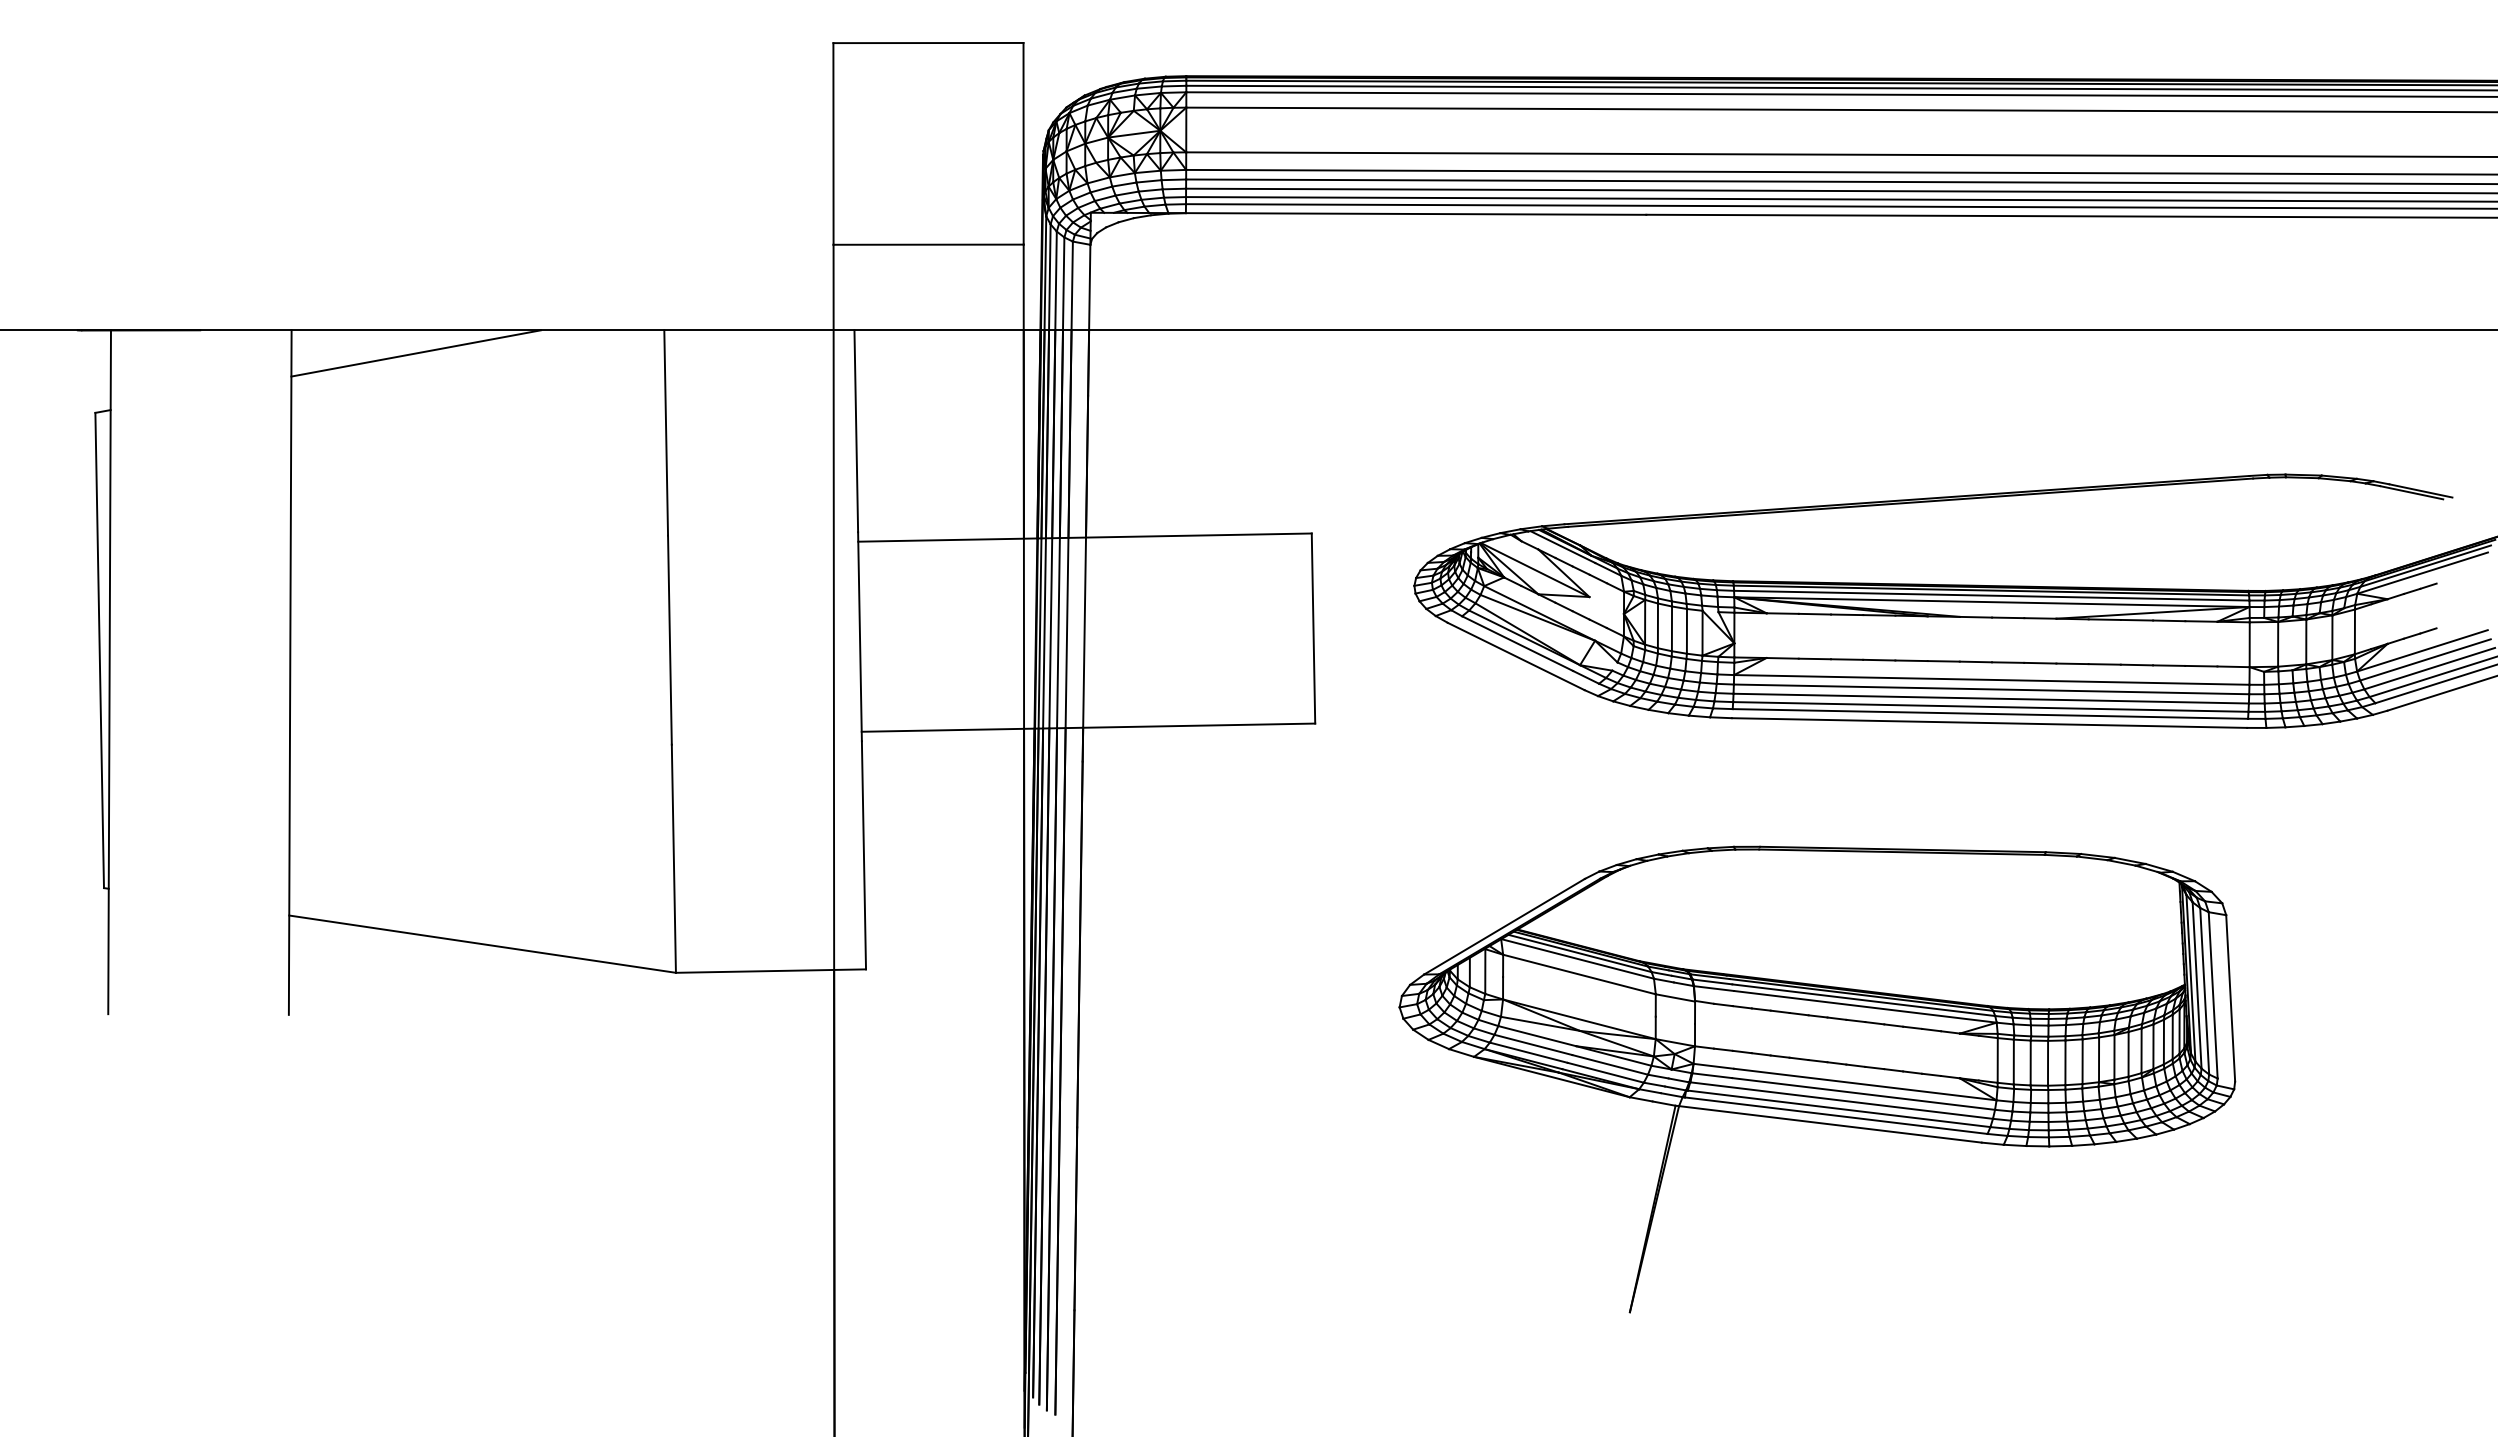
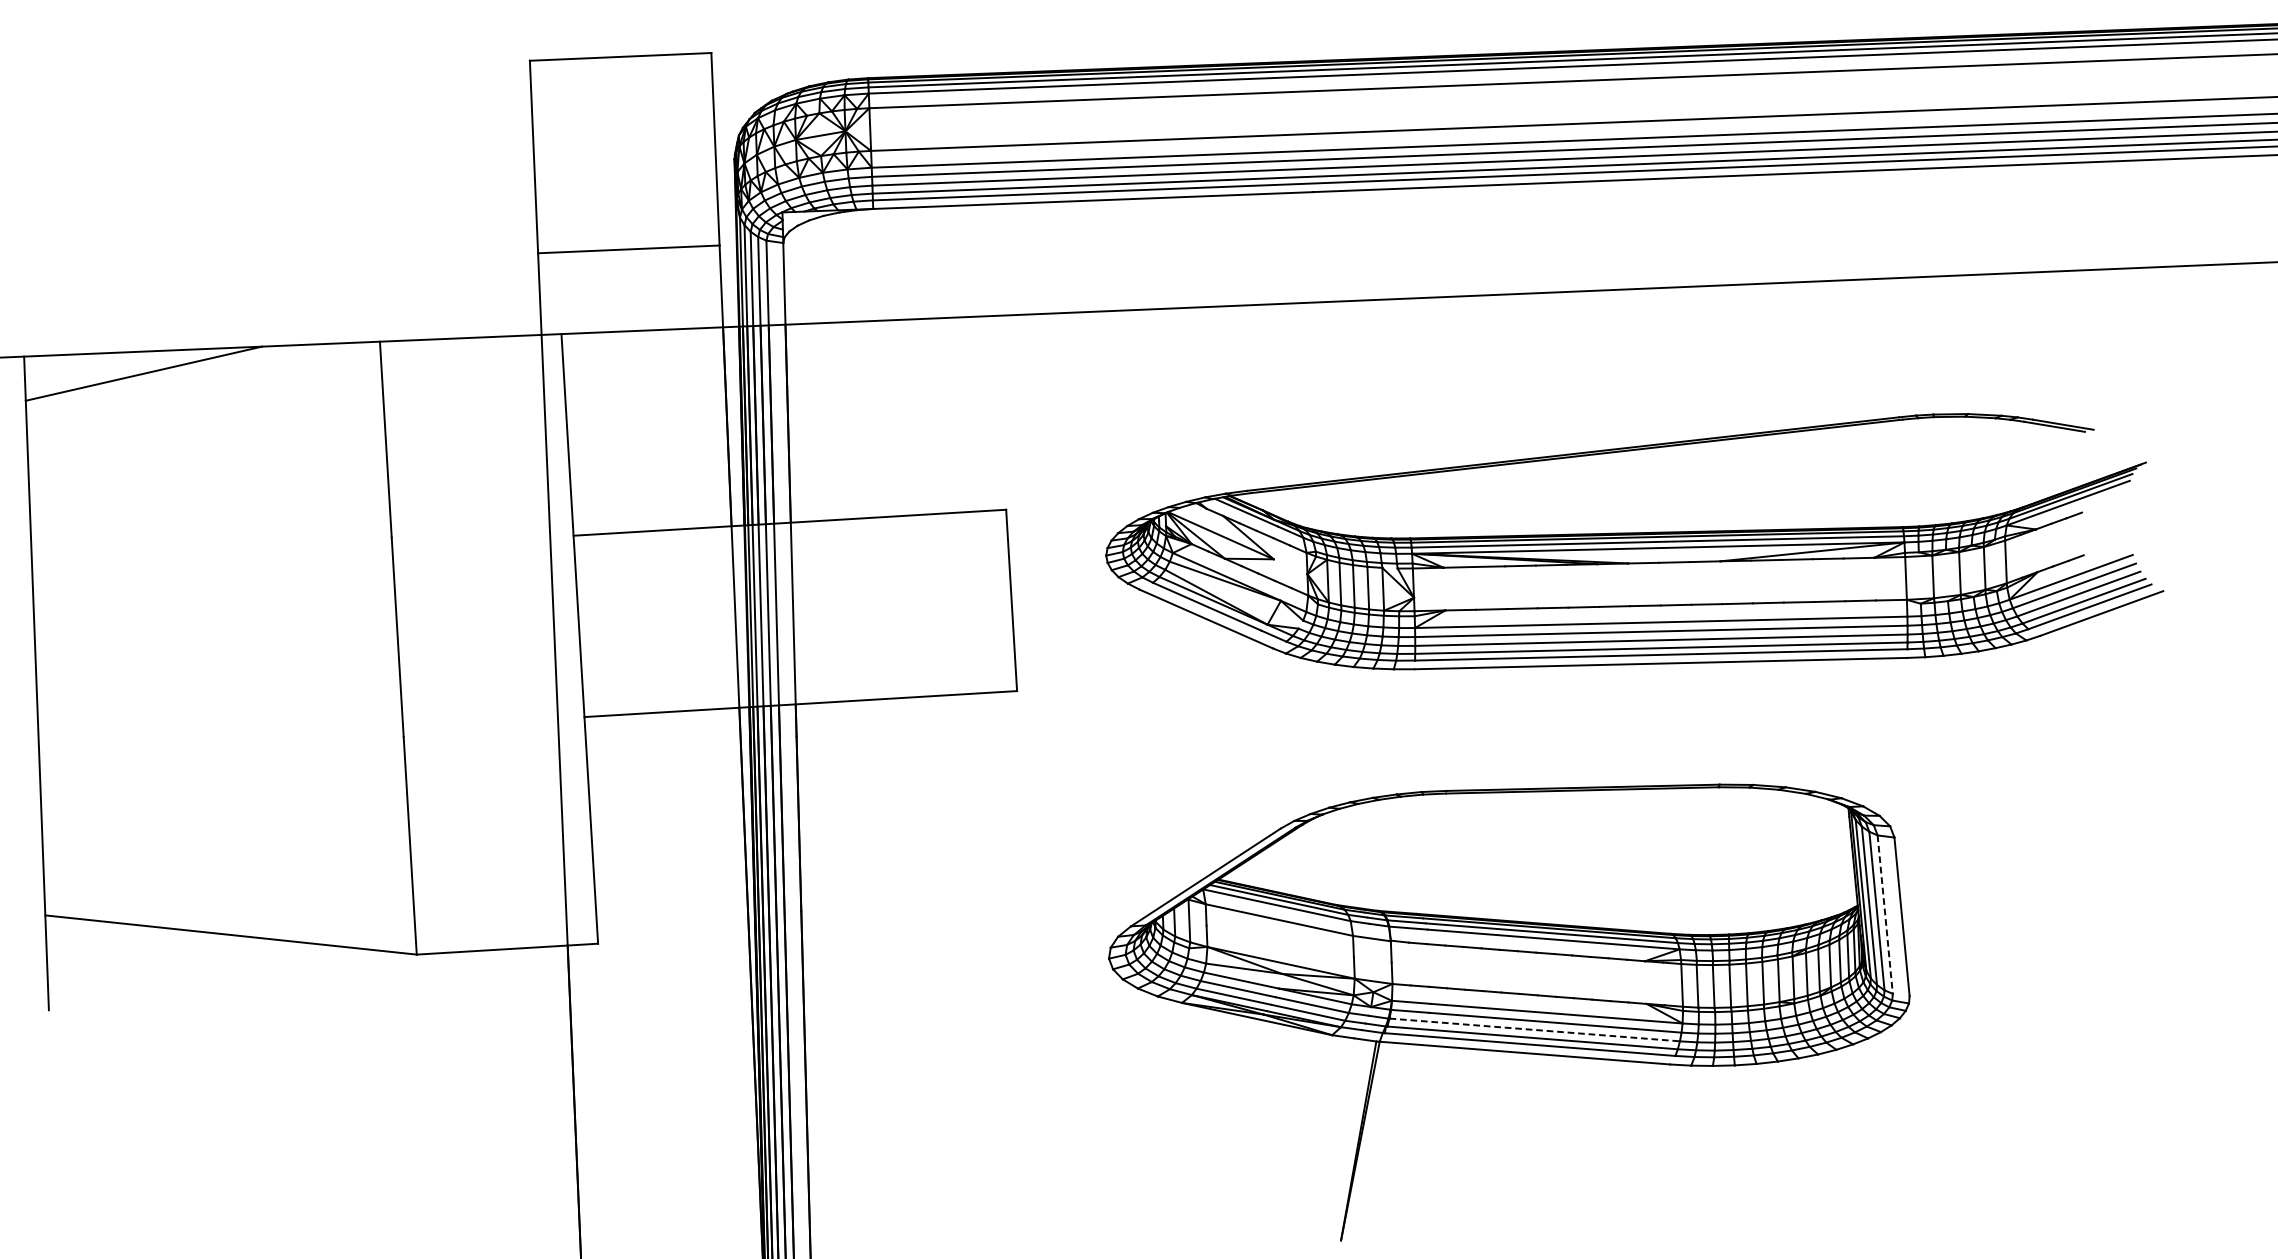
line: (2213, 995) -> (1885, 914), solid -> dashed
line: (1842, 1100) -> (1535, 1029), solid -> dashed

